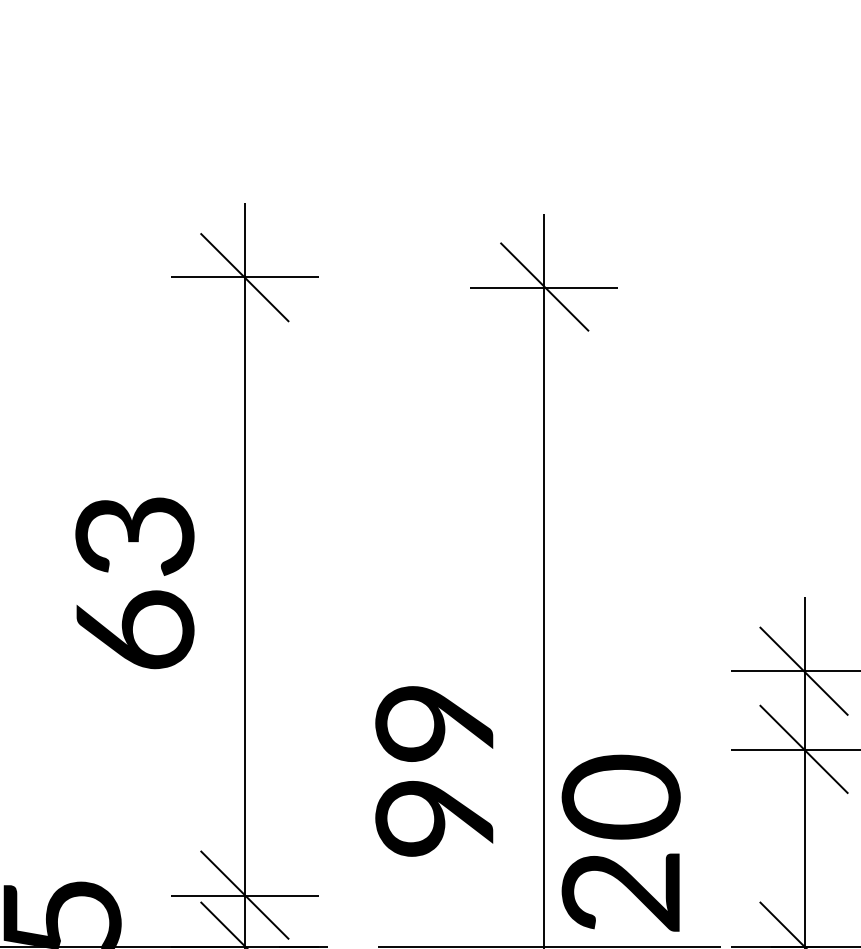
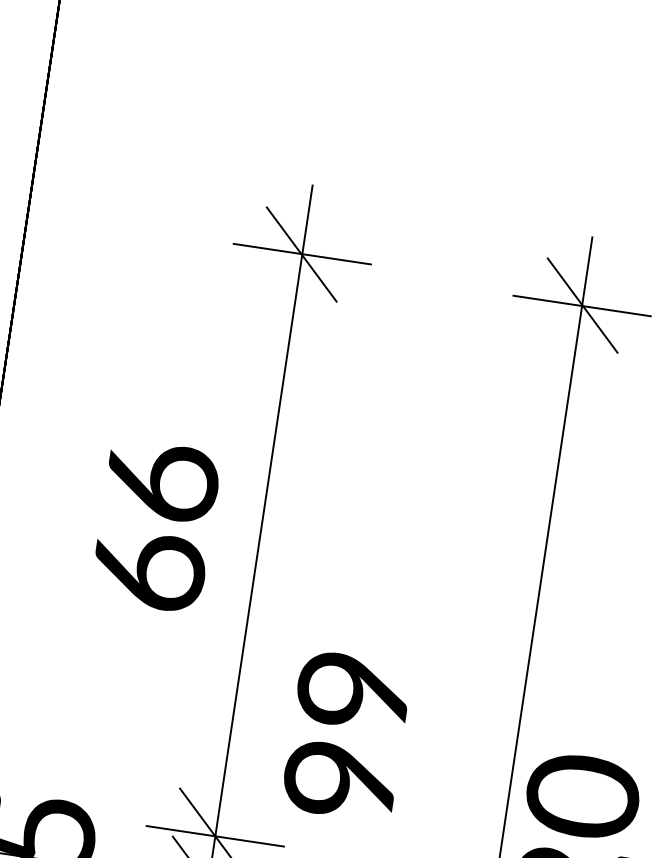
text: (134, 535) -> (161, 481), 63 -> 66
text: (434, 771) -> (346, 736), moved

